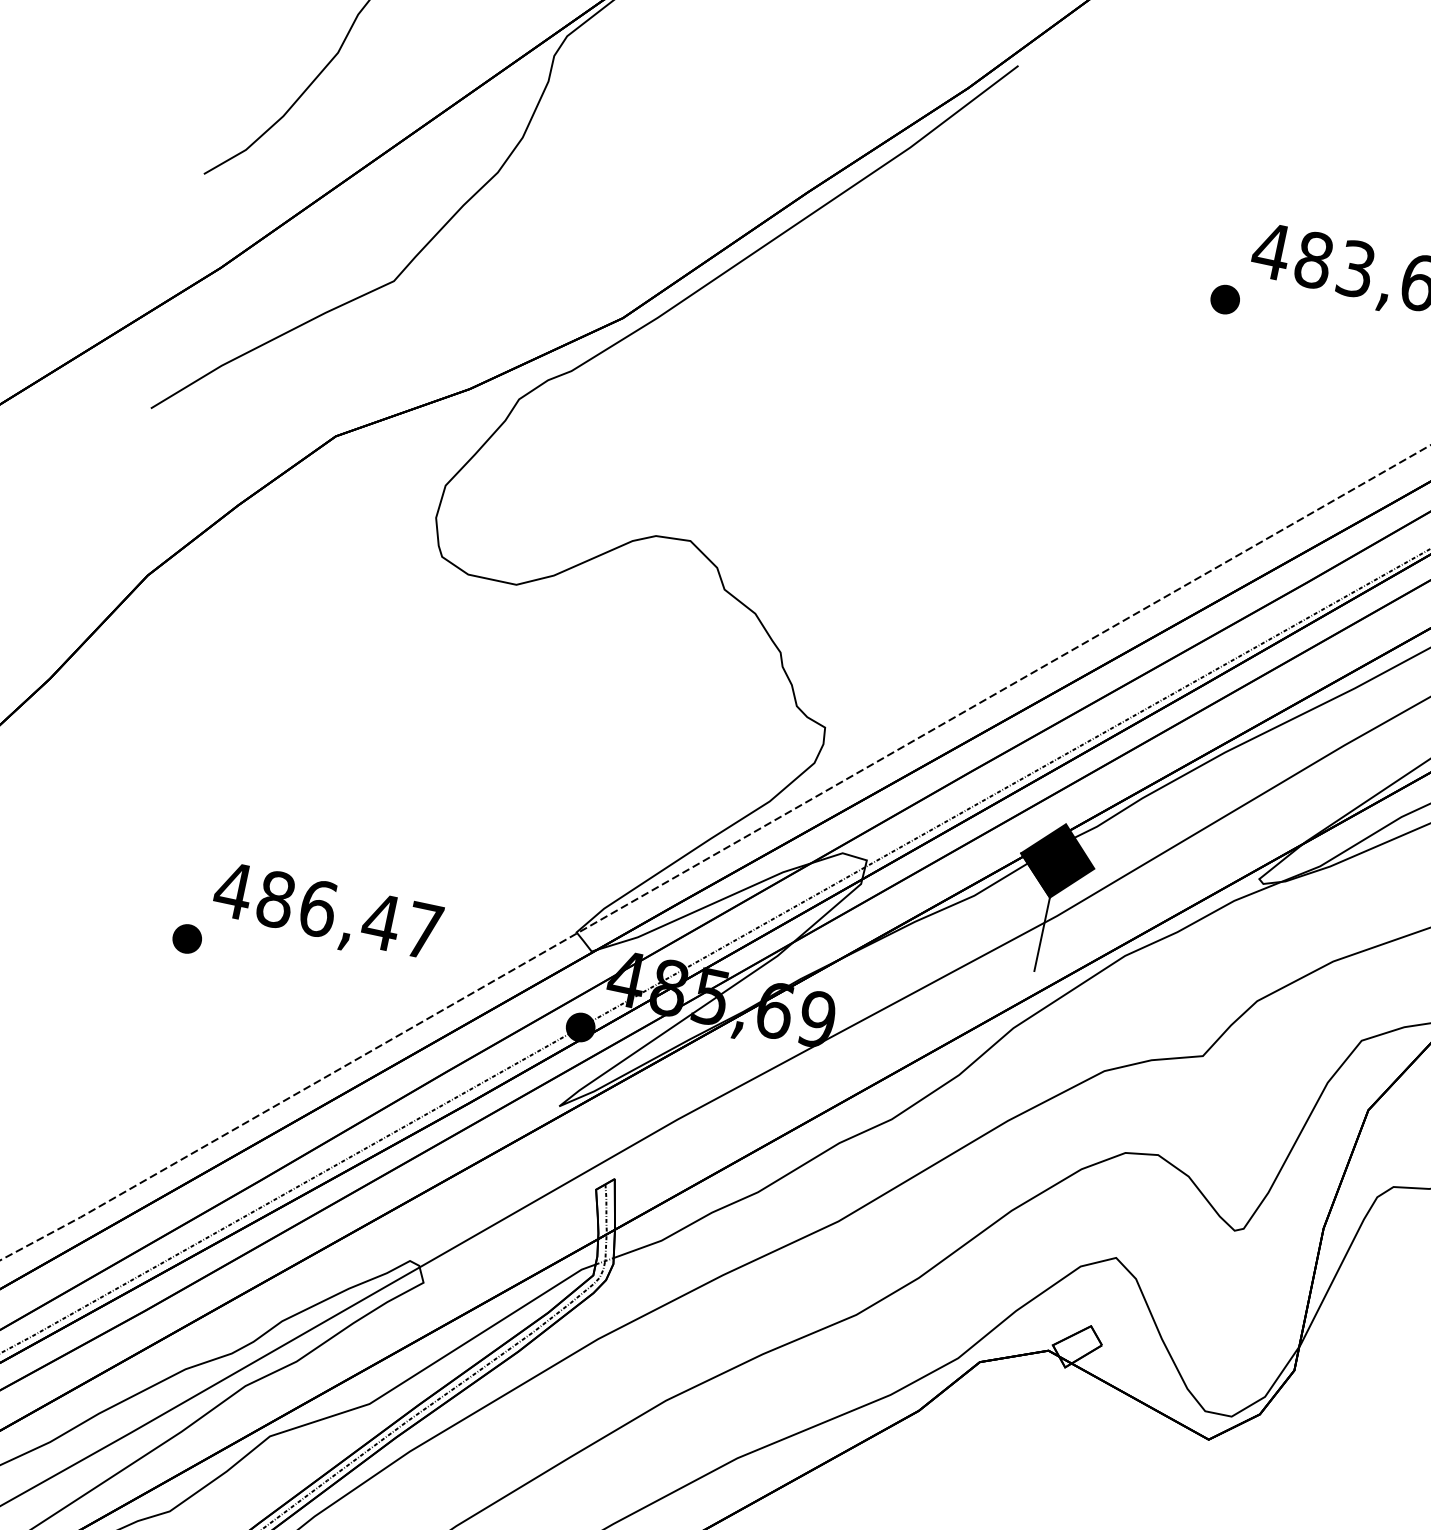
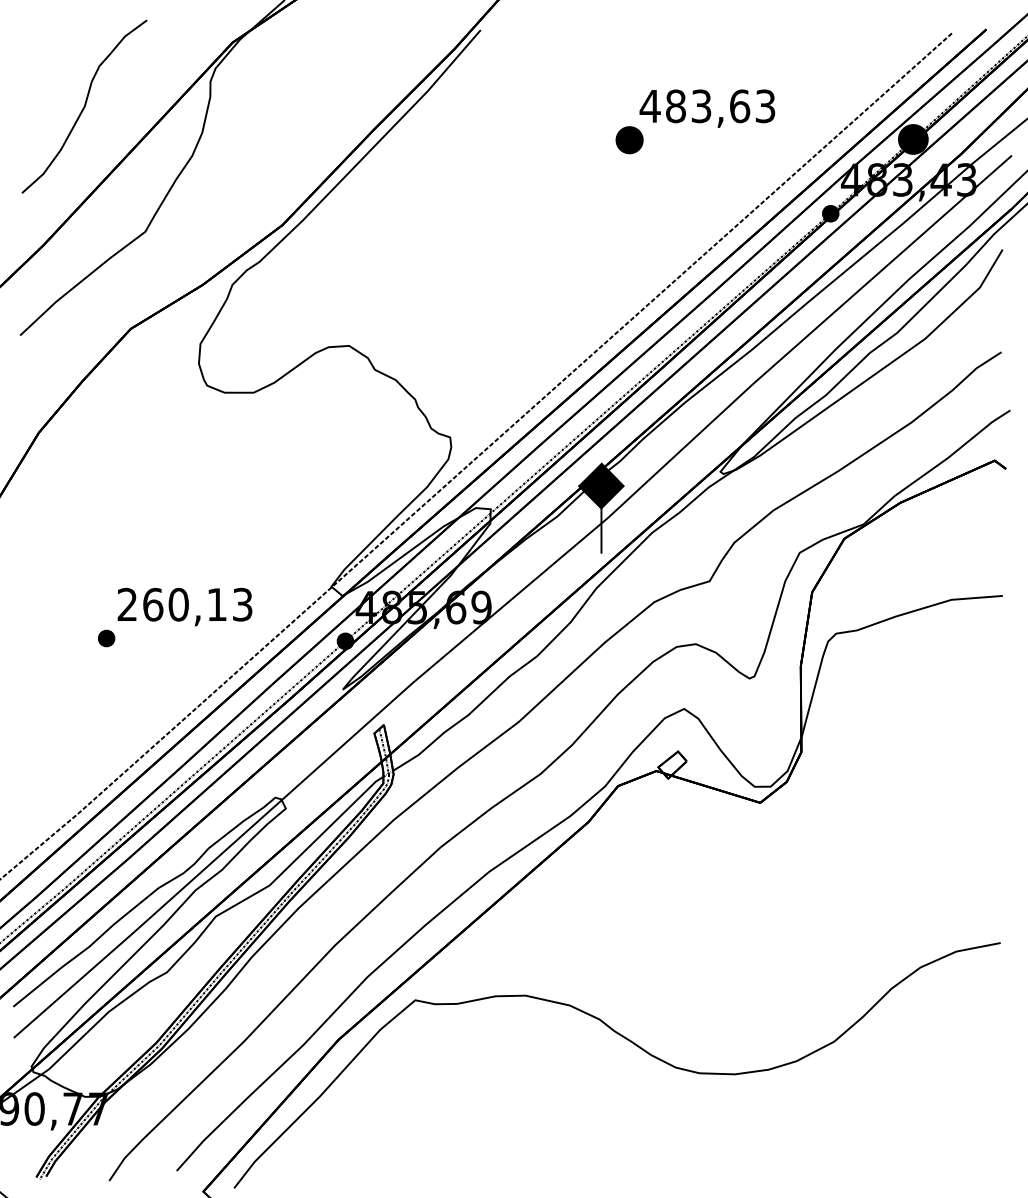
part: (1223, 298) -> (628, 139), size x1.6
text: (327, 910) -> (184, 604), 486,47 -> 260,13

